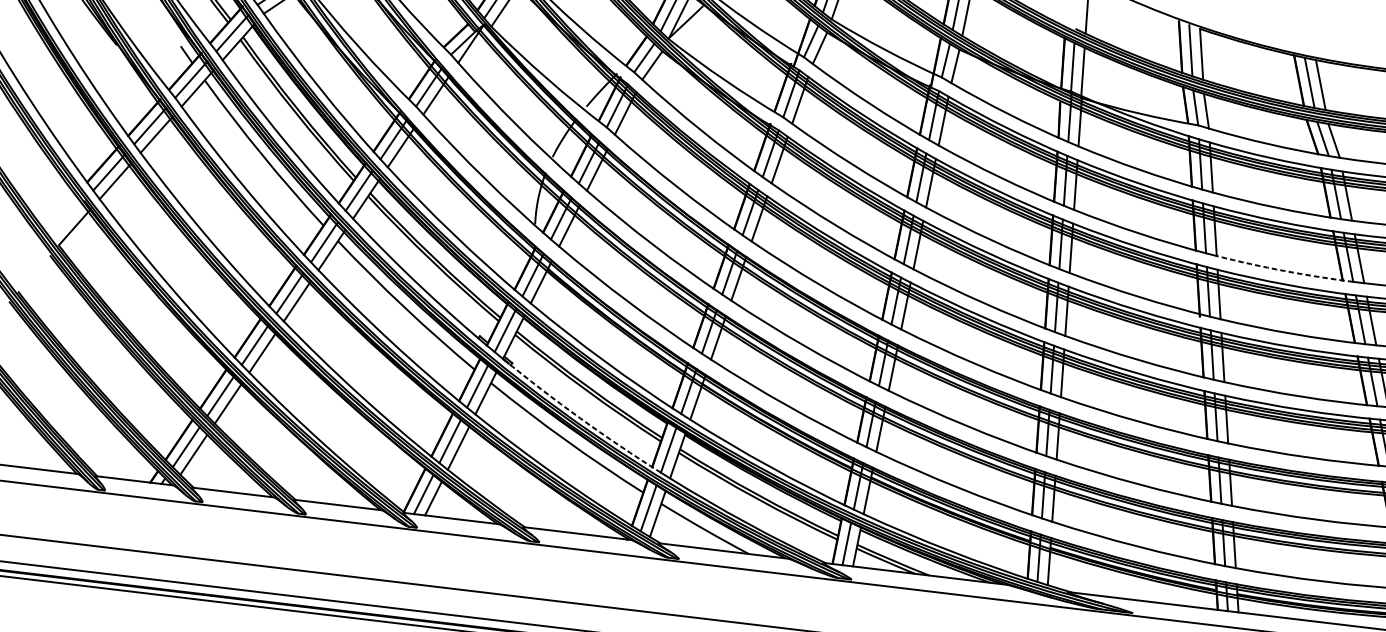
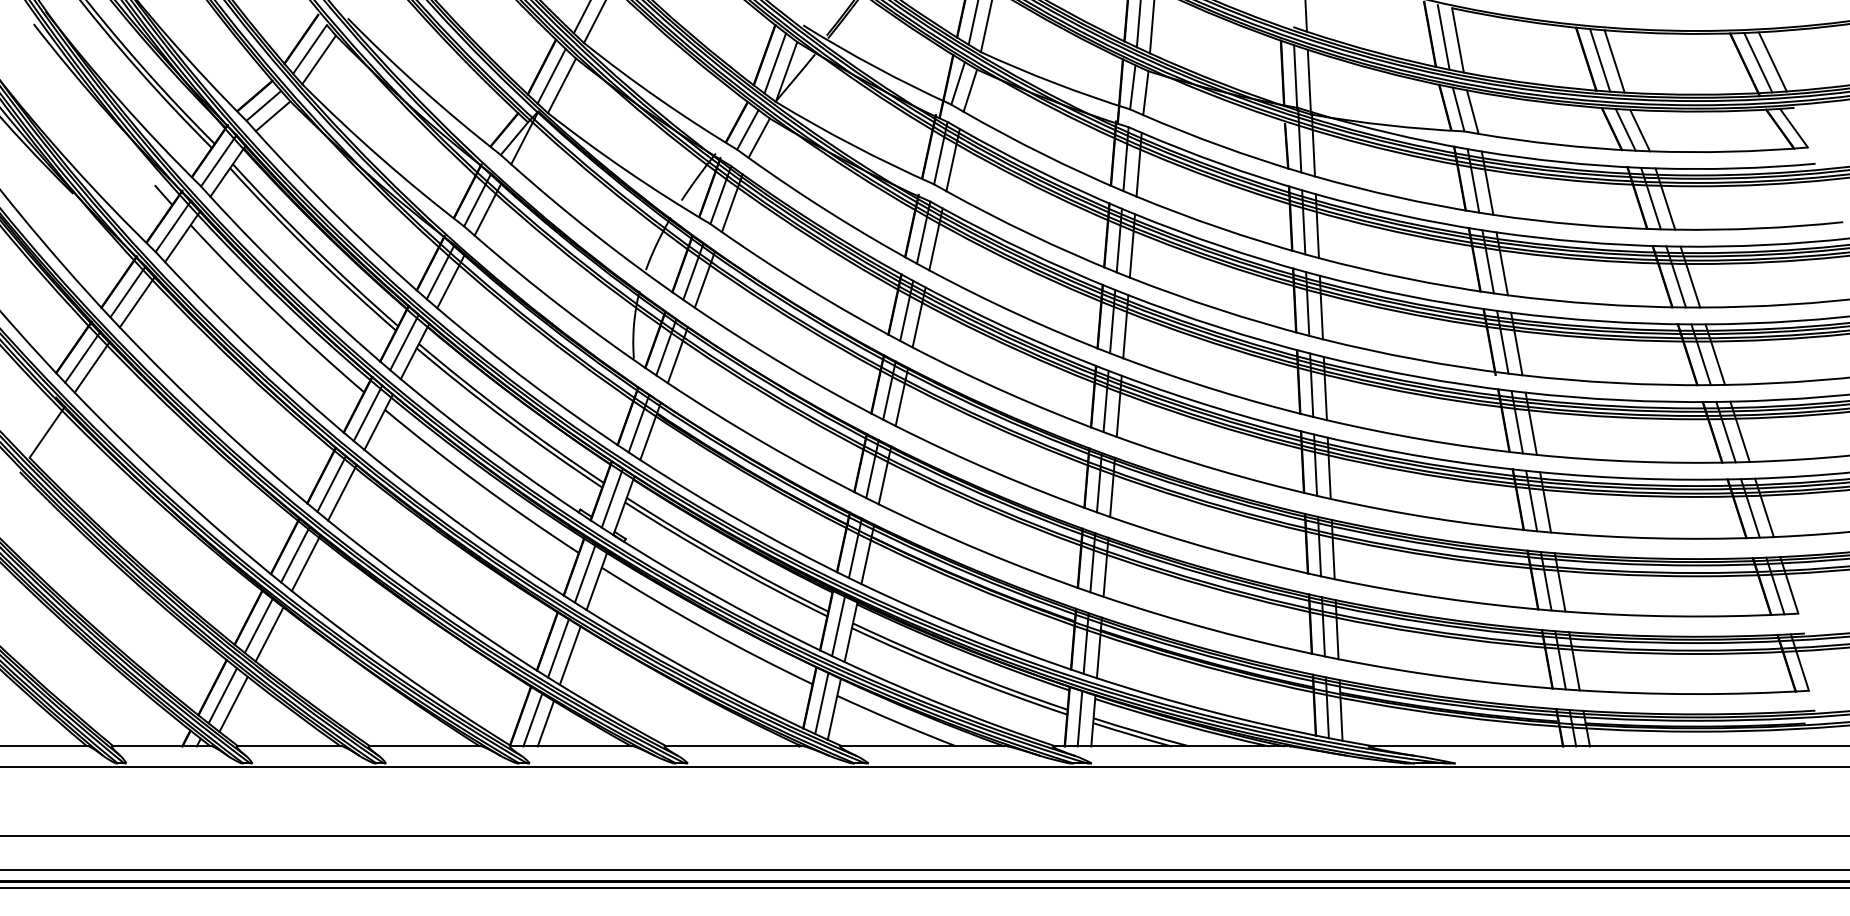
arc: (1284, 271) -> (1596, 304), dashed -> solid
arc: (579, 418) -> (720, 599), dashed -> solid

